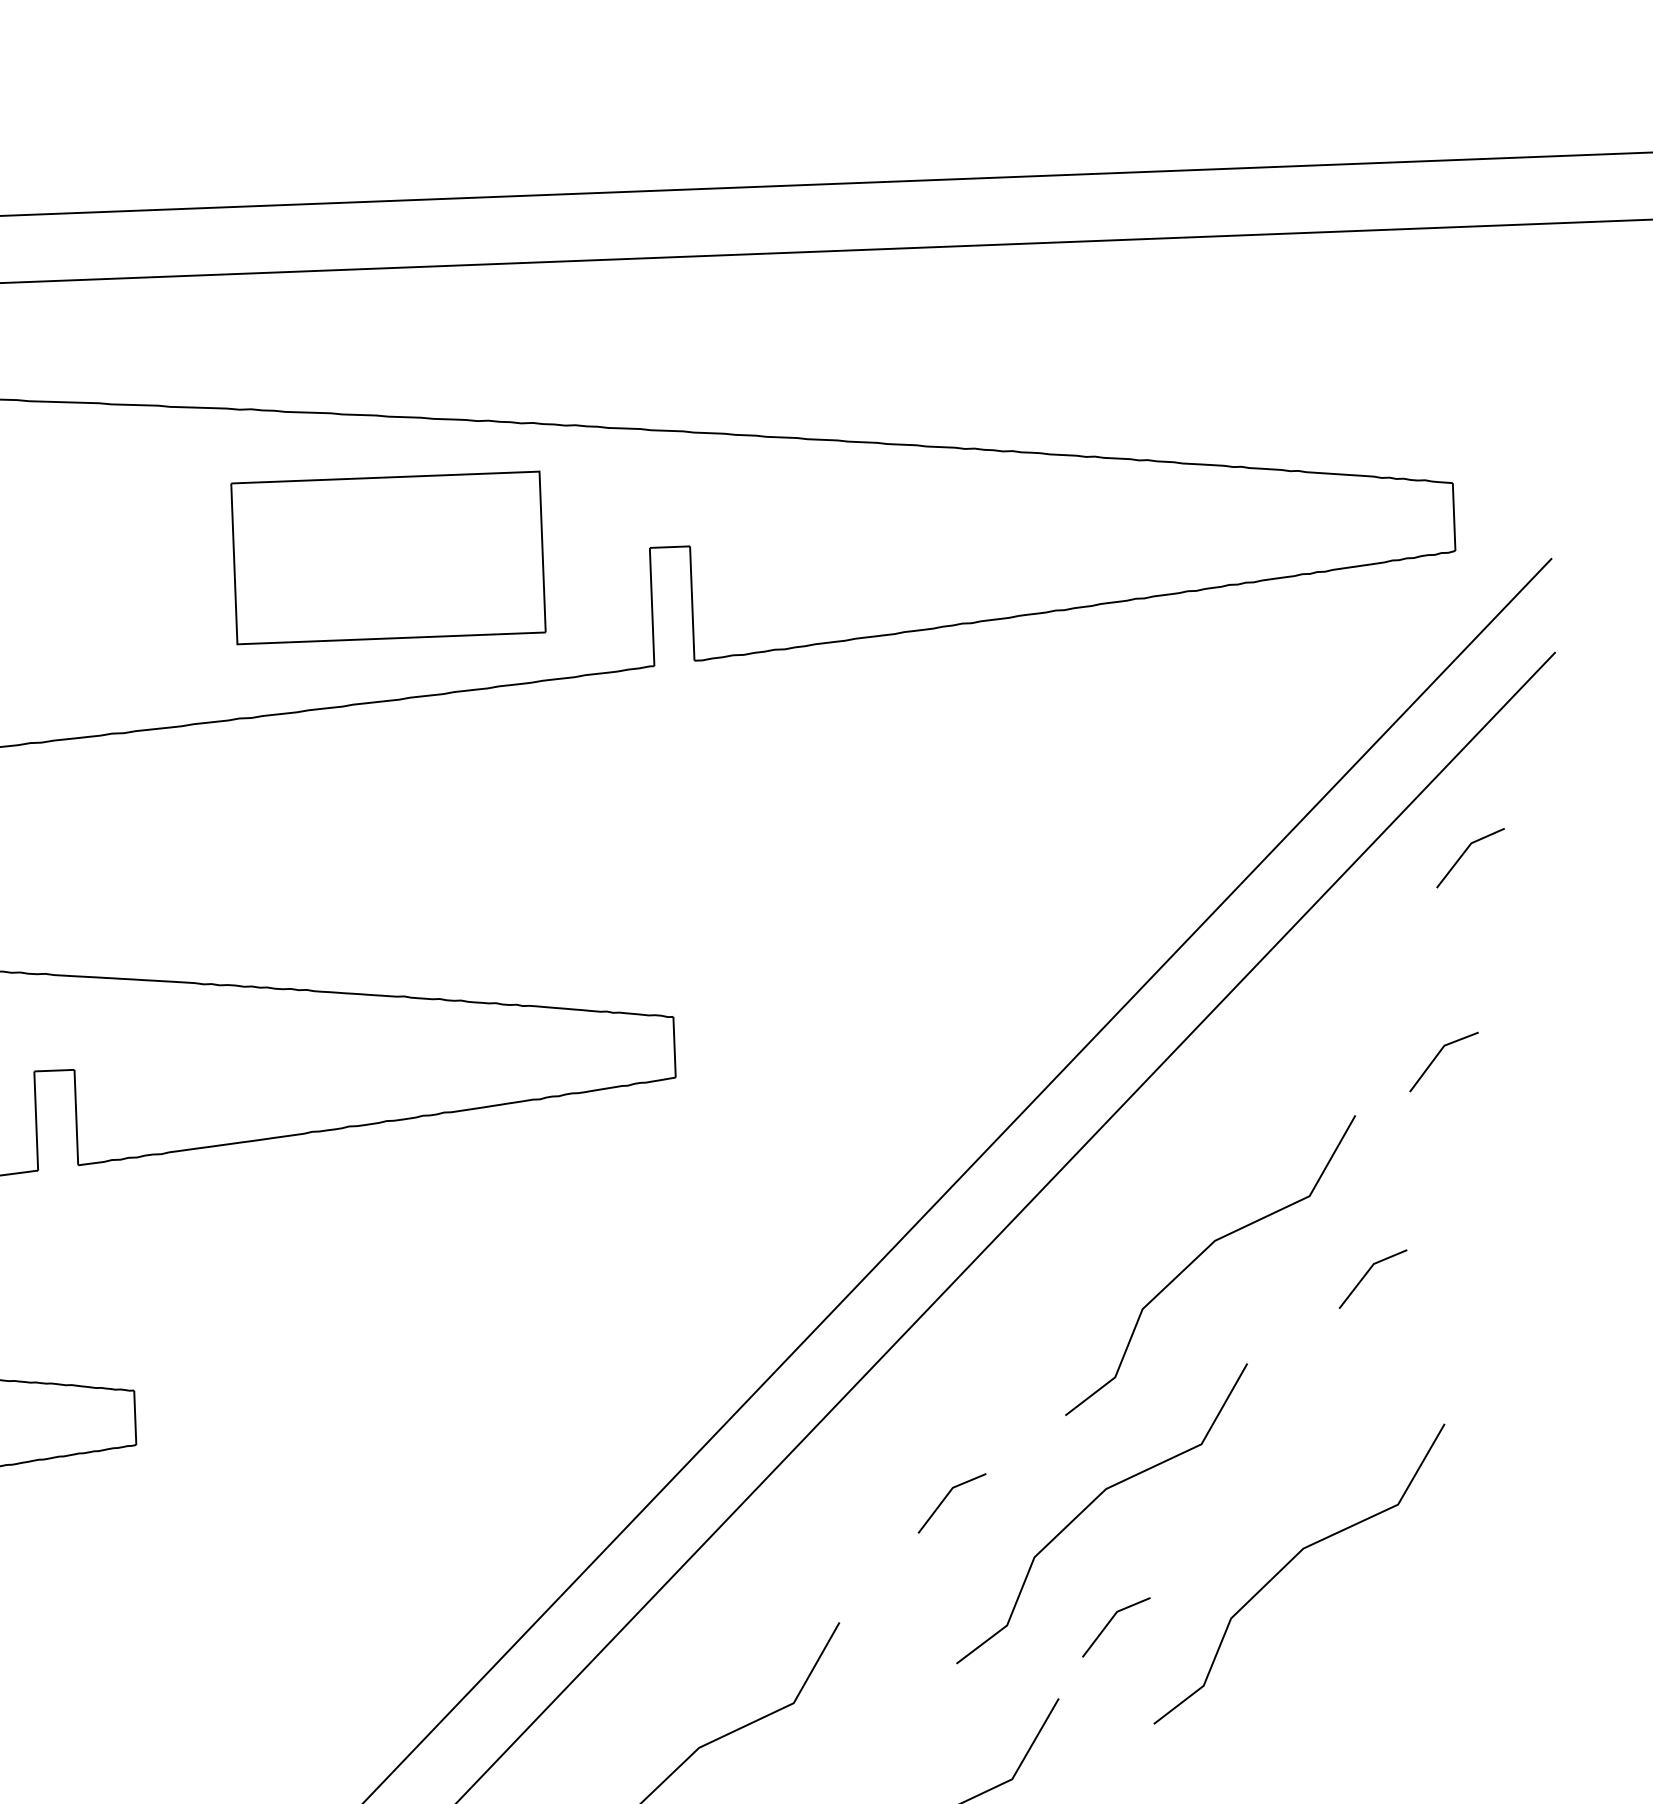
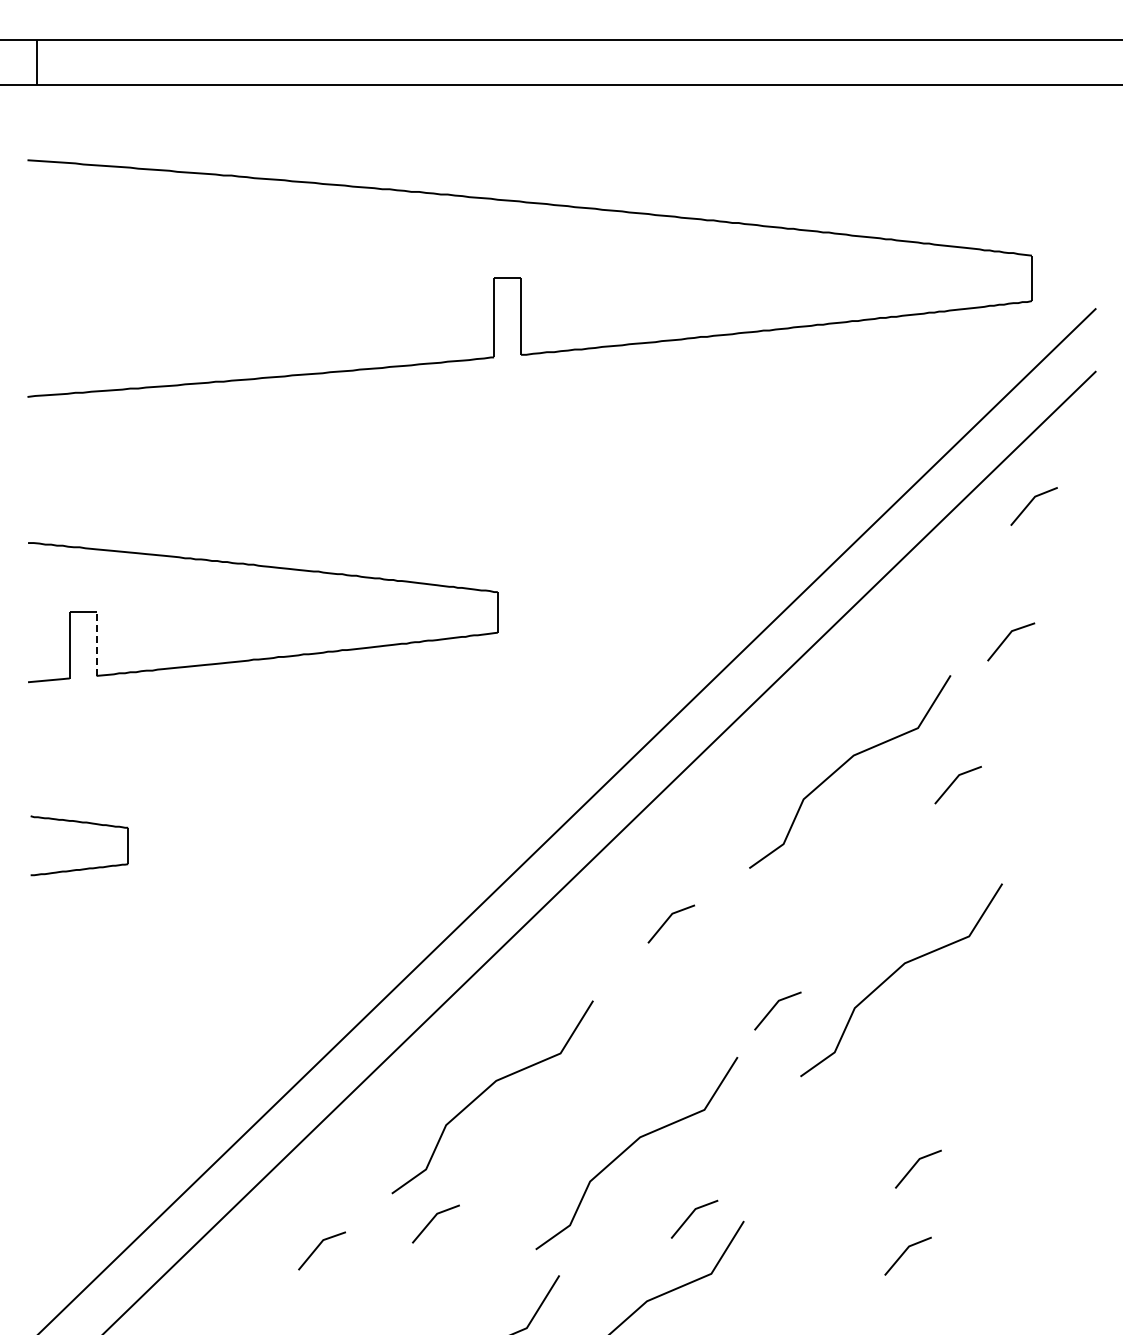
part: (387, 558) -> (318, 278), removed
line: (76, 1118) -> (96, 644), solid -> dashed
curve: (1095, 1501) -> (767, 926), removed

